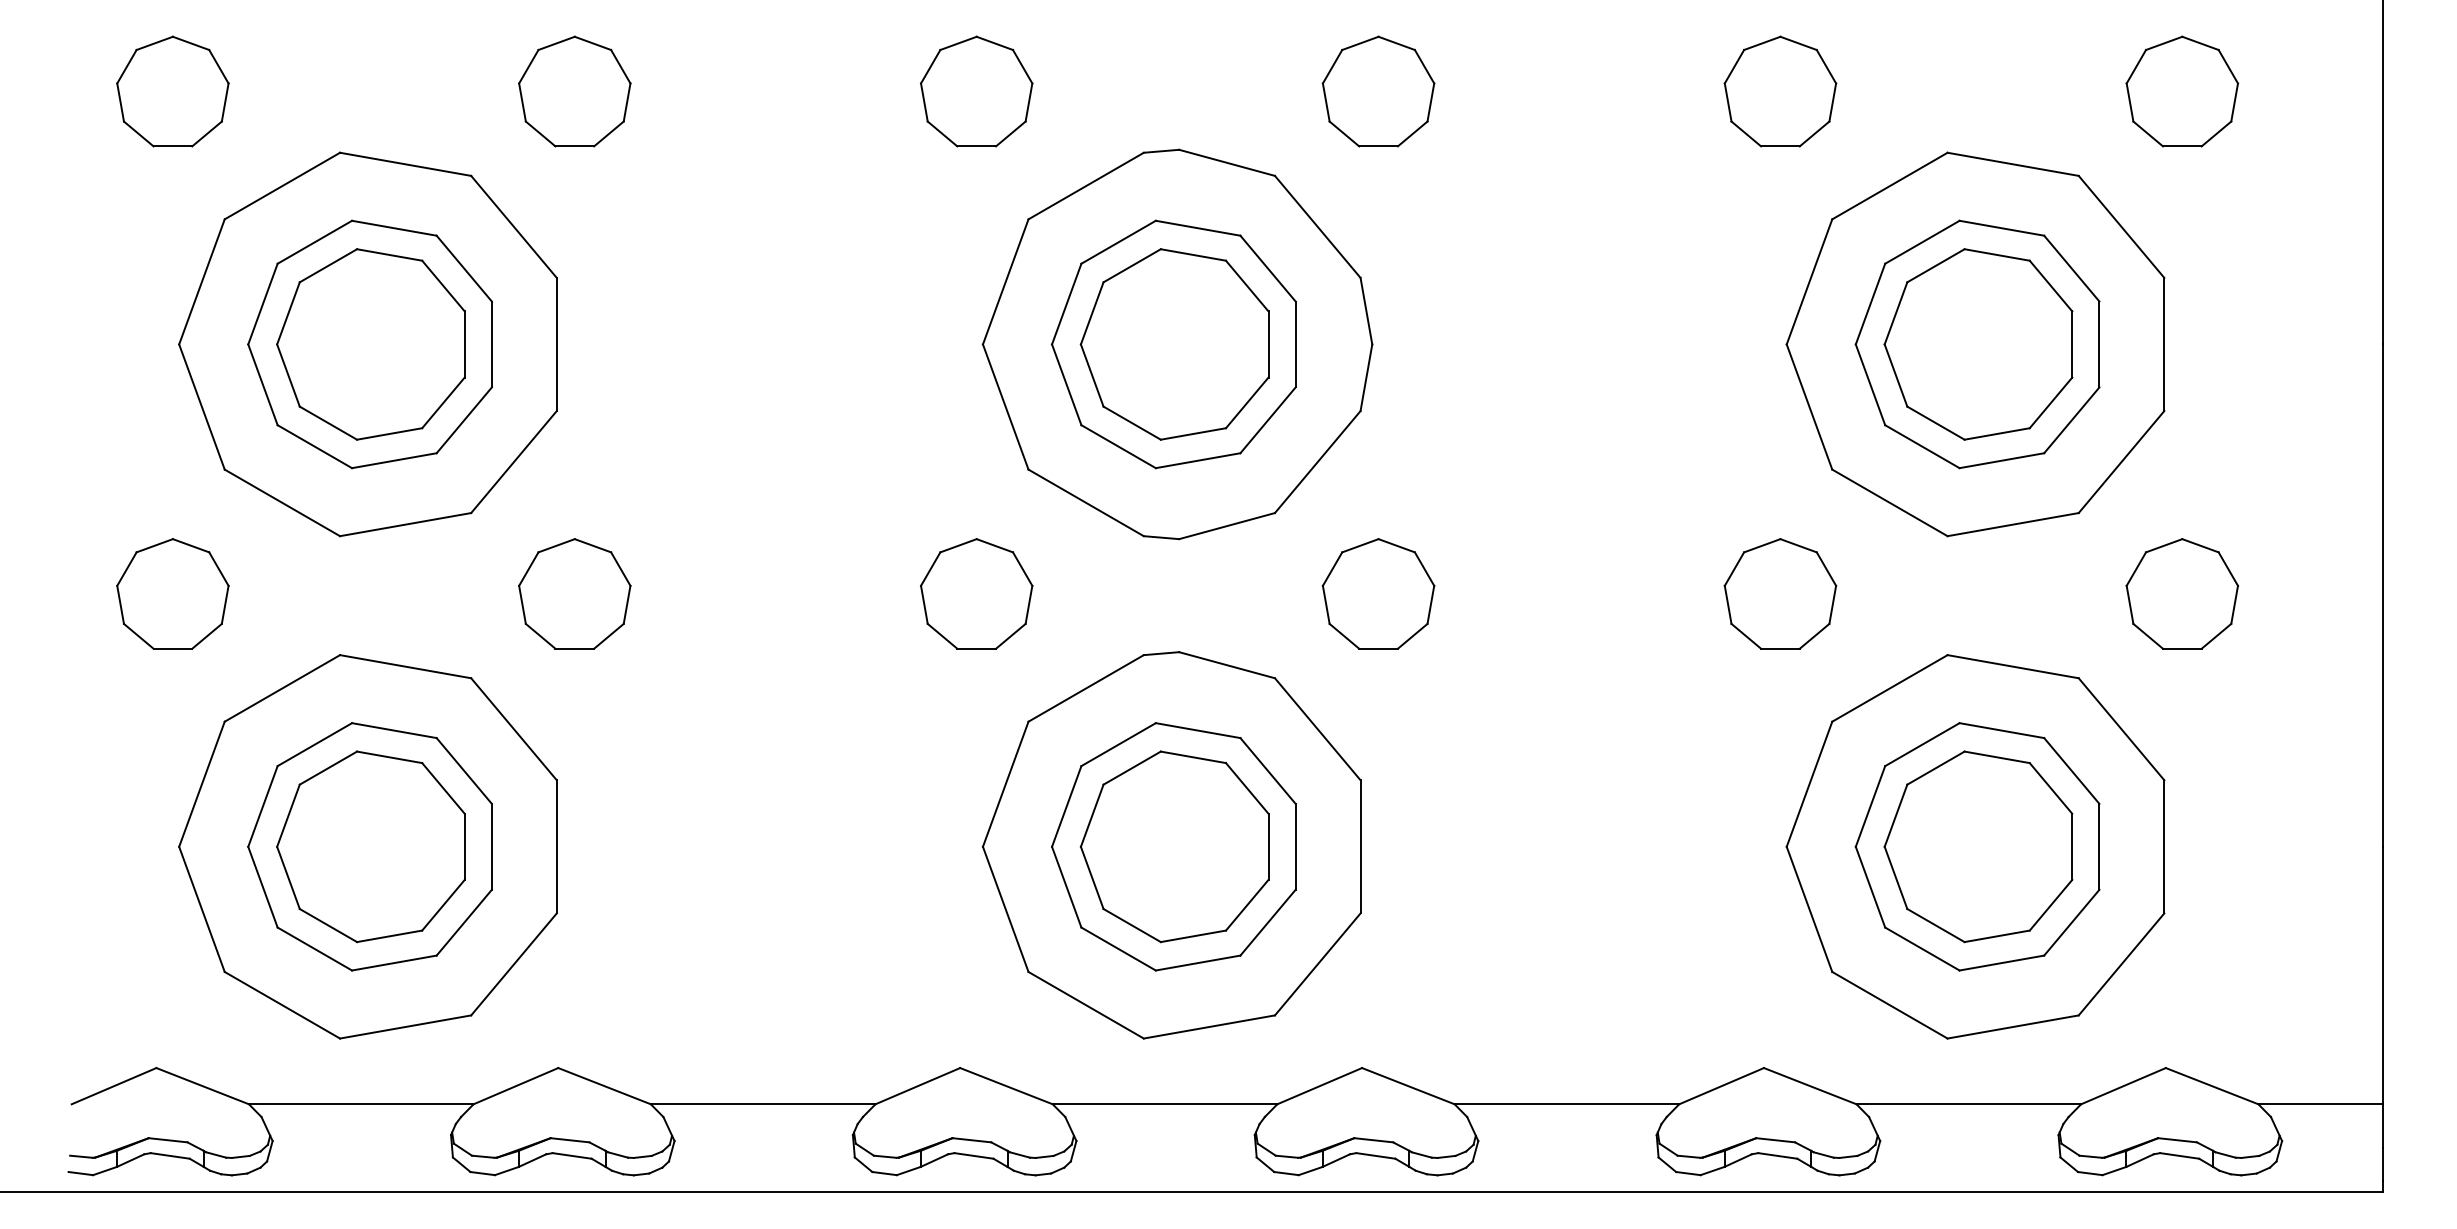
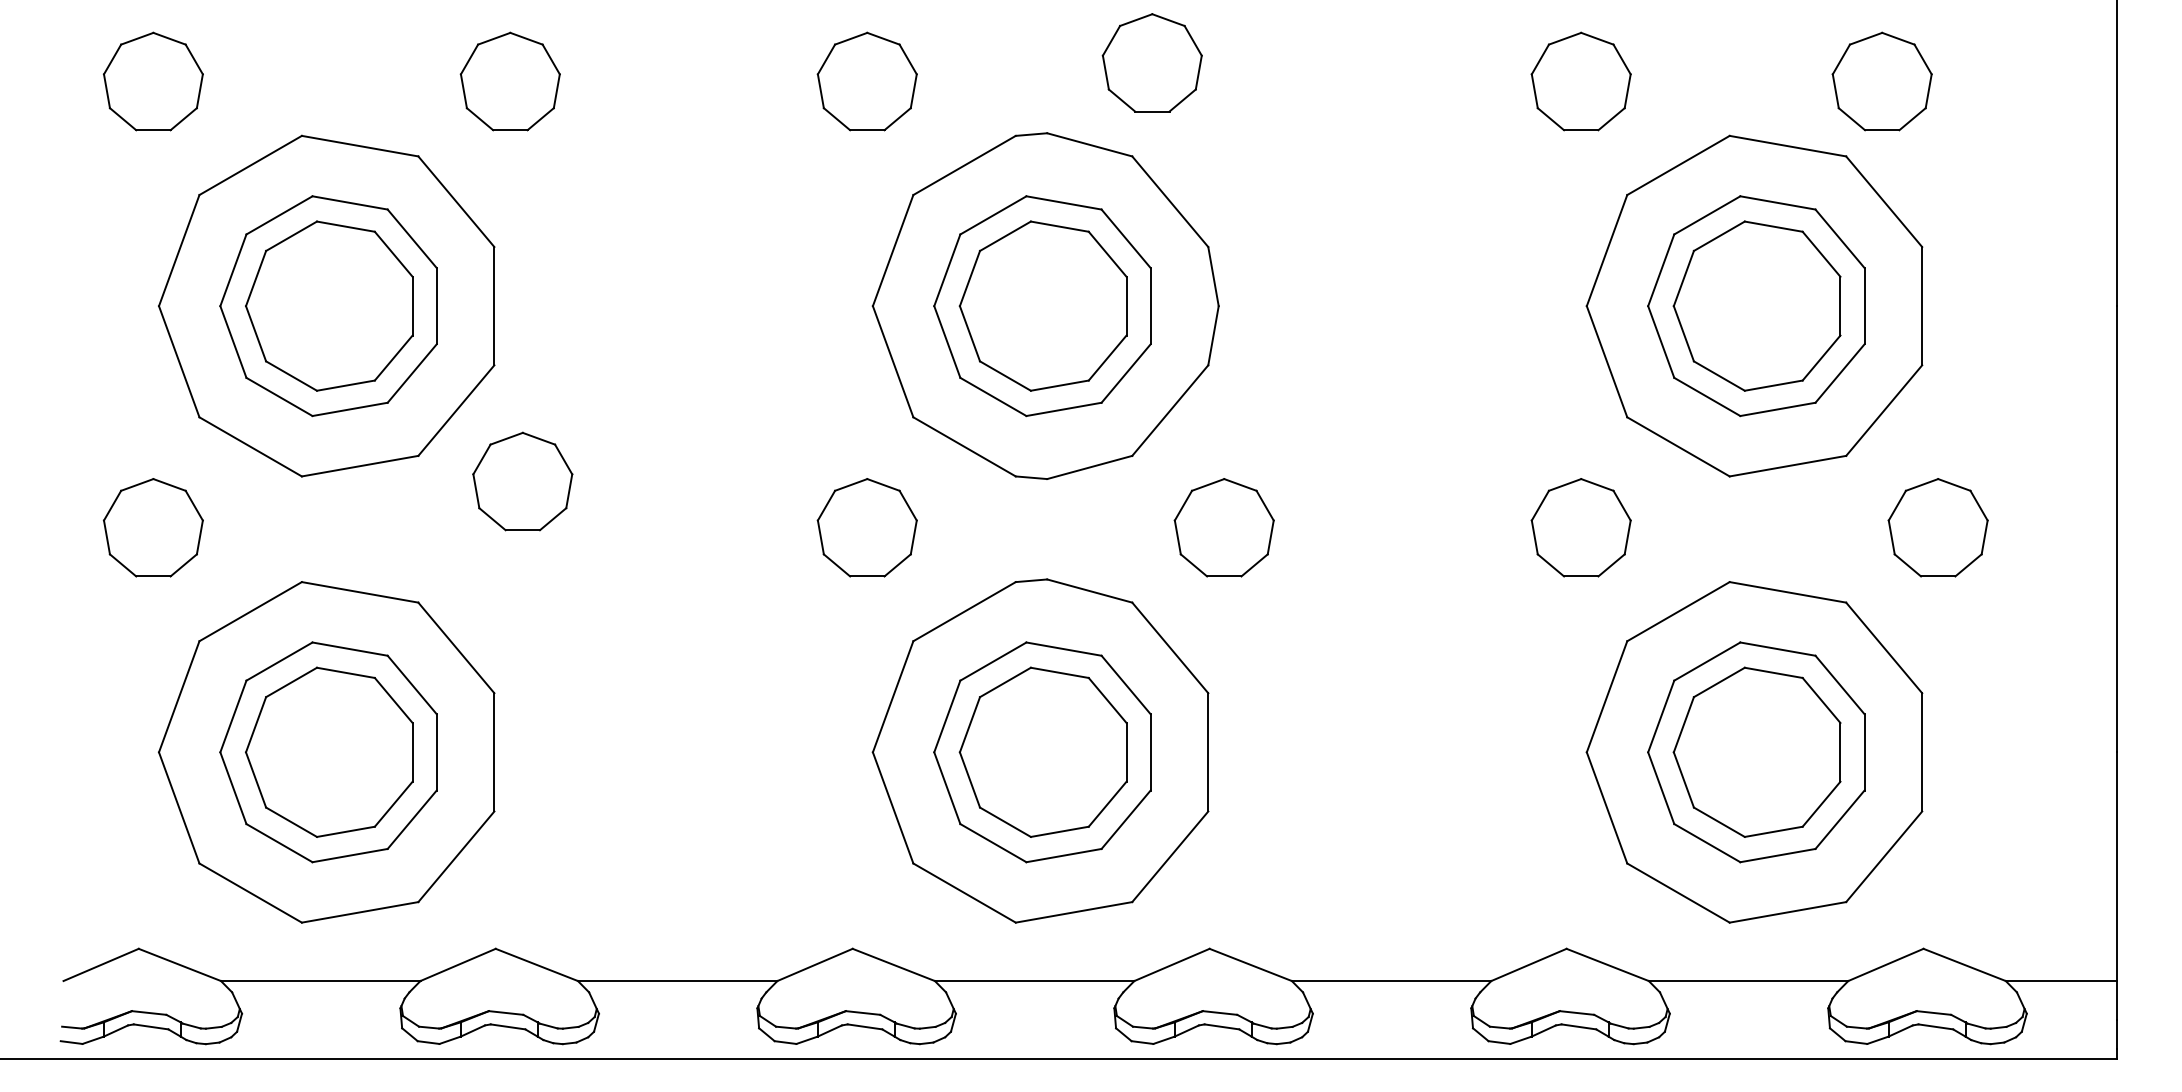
part: (1378, 91) -> (1152, 62), moved
part: (2182, 91) -> (1882, 81), moved
part: (574, 593) -> (522, 481), moved

